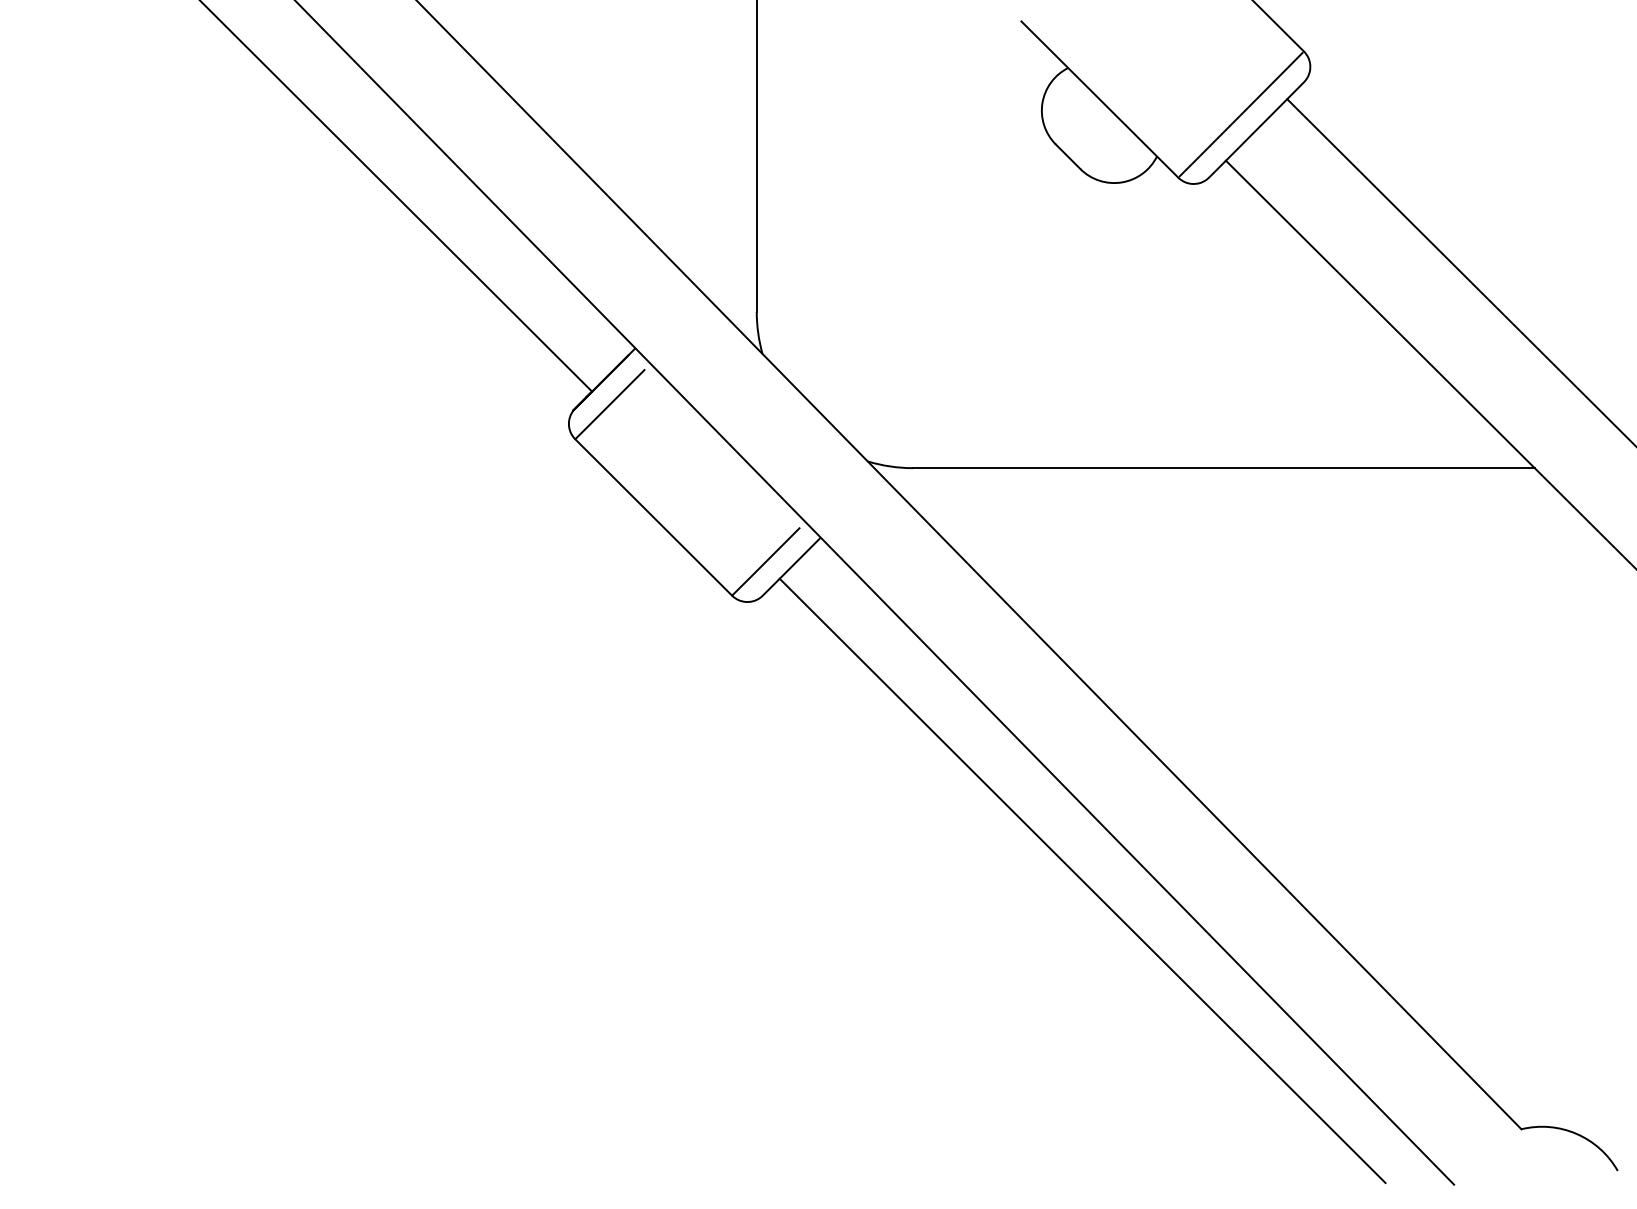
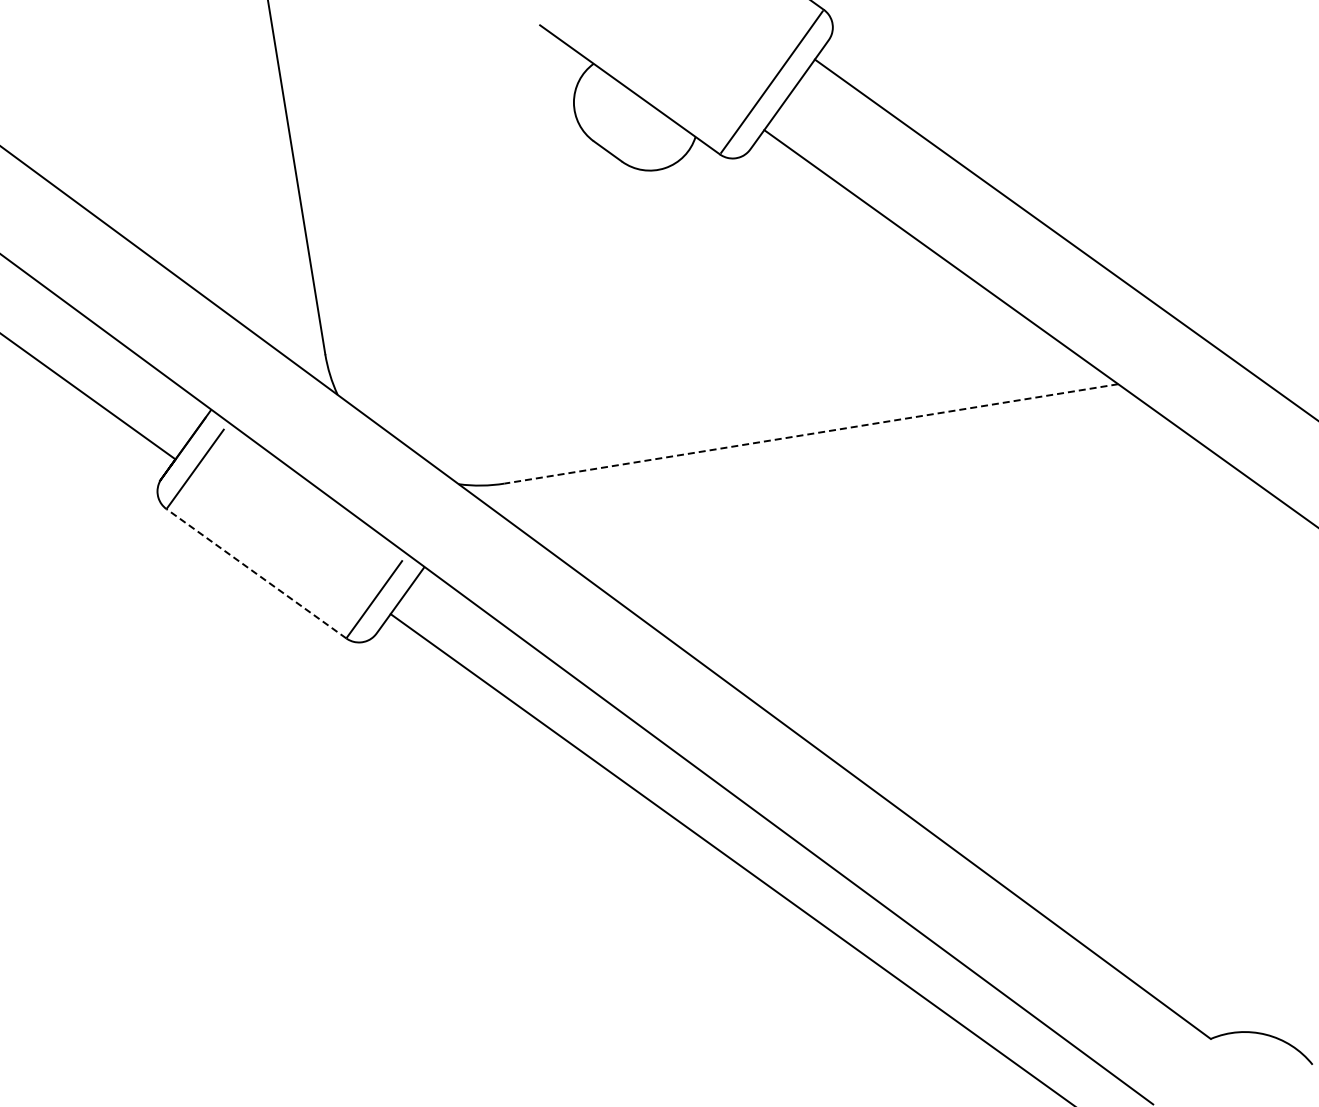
line: (1223, 468) -> (811, 434), solid -> dashed
line: (653, 517) -> (256, 573), solid -> dashed

